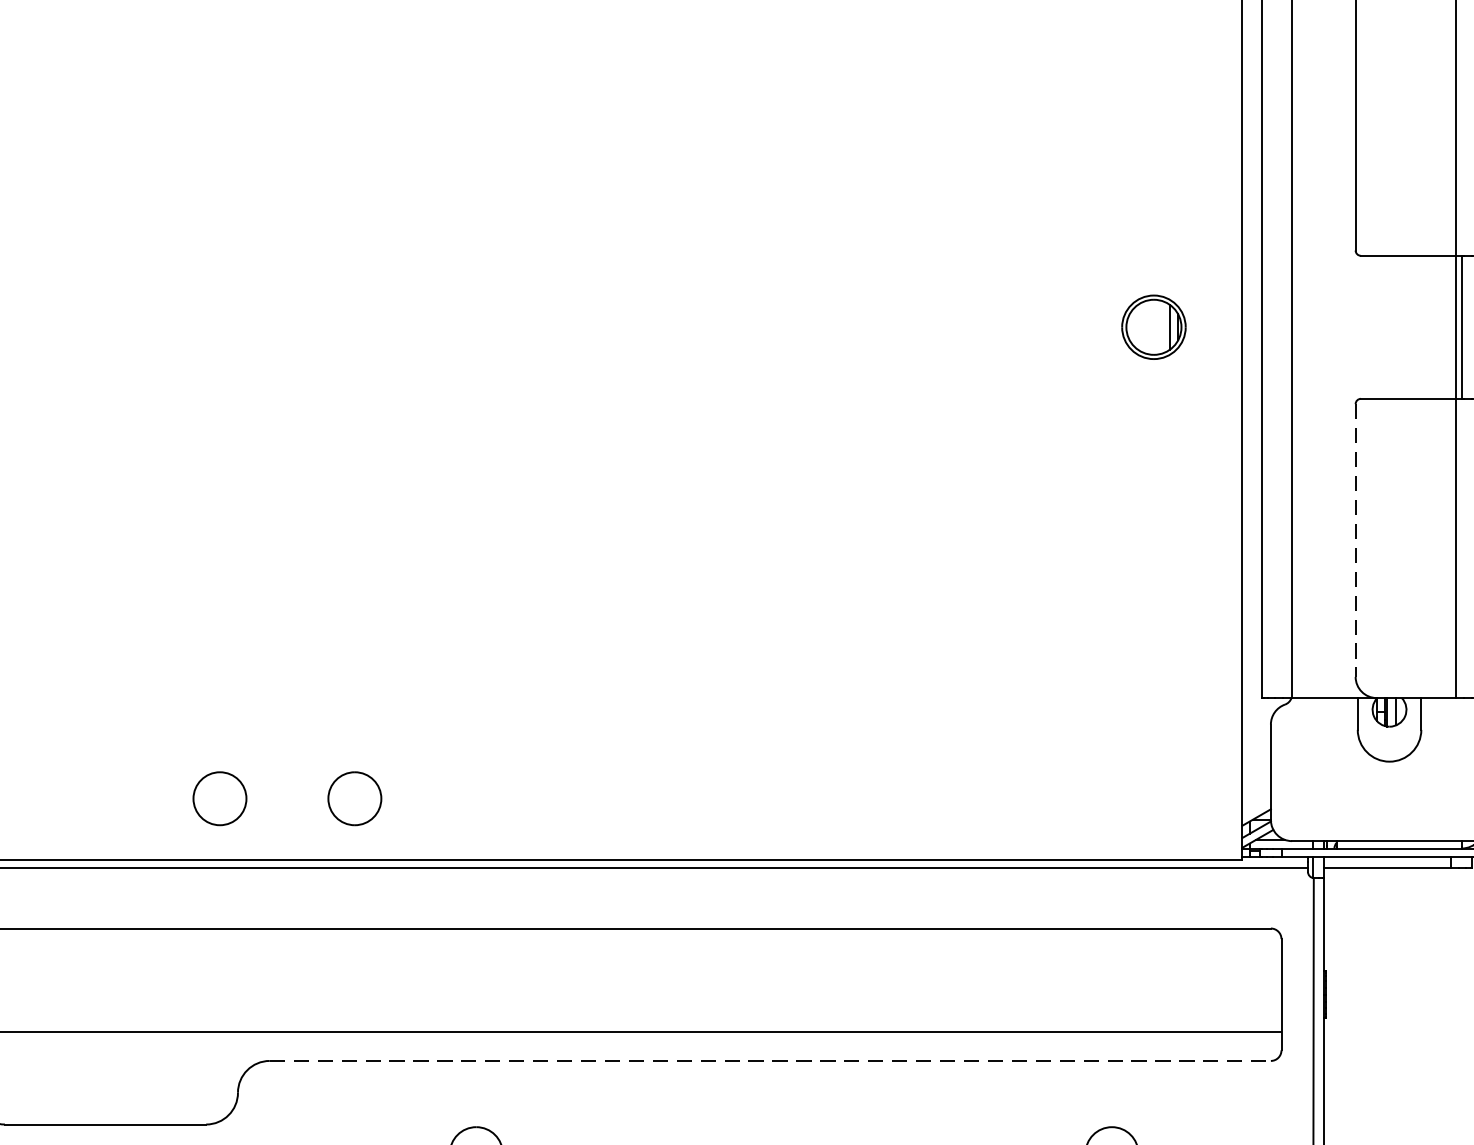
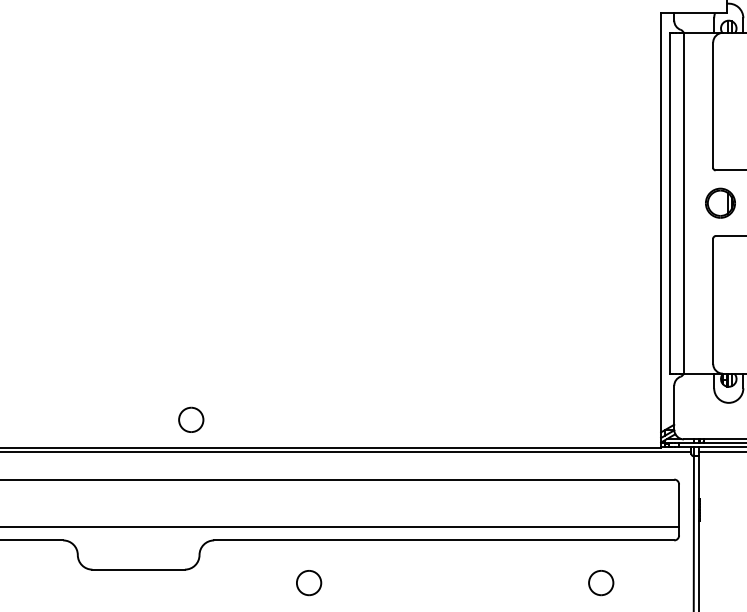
part: (1153, 325) -> (720, 202), moved
line: (1356, 541) -> (713, 301), dashed -> solid
part: (355, 797) -> (253, 419), removed
line: (770, 1061) -> (444, 540), dashed -> solid

